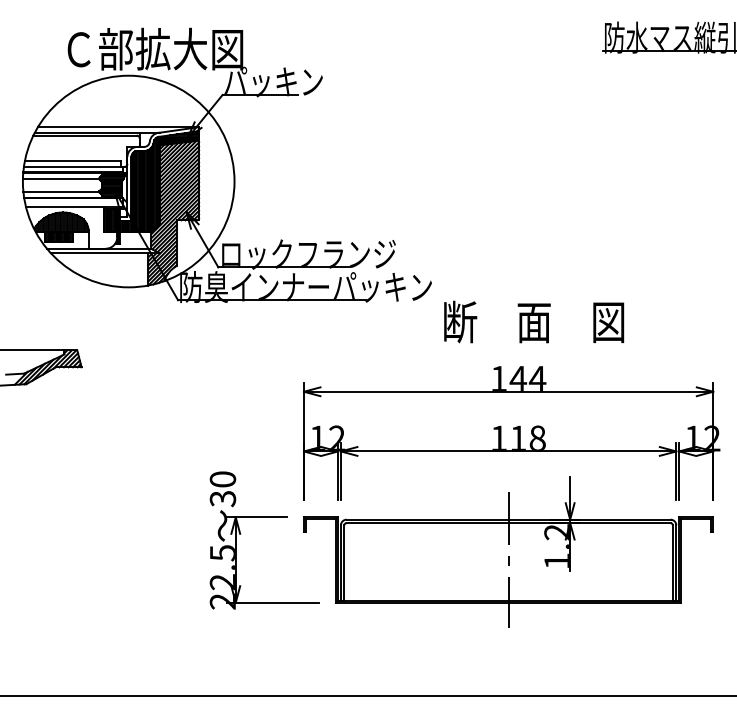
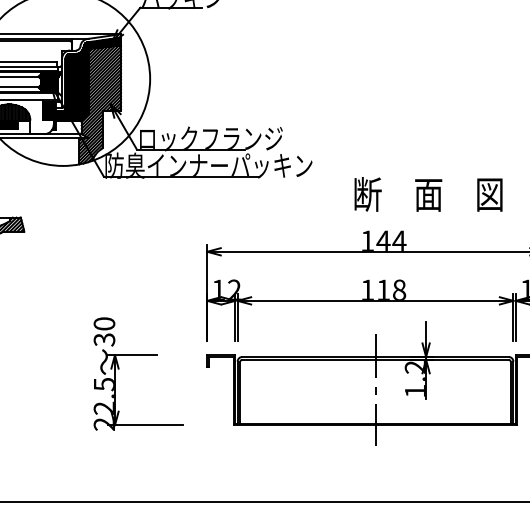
text: (534, 321) -> (428, 194), moved
part: (264, 517) -> (138, 355), moved

